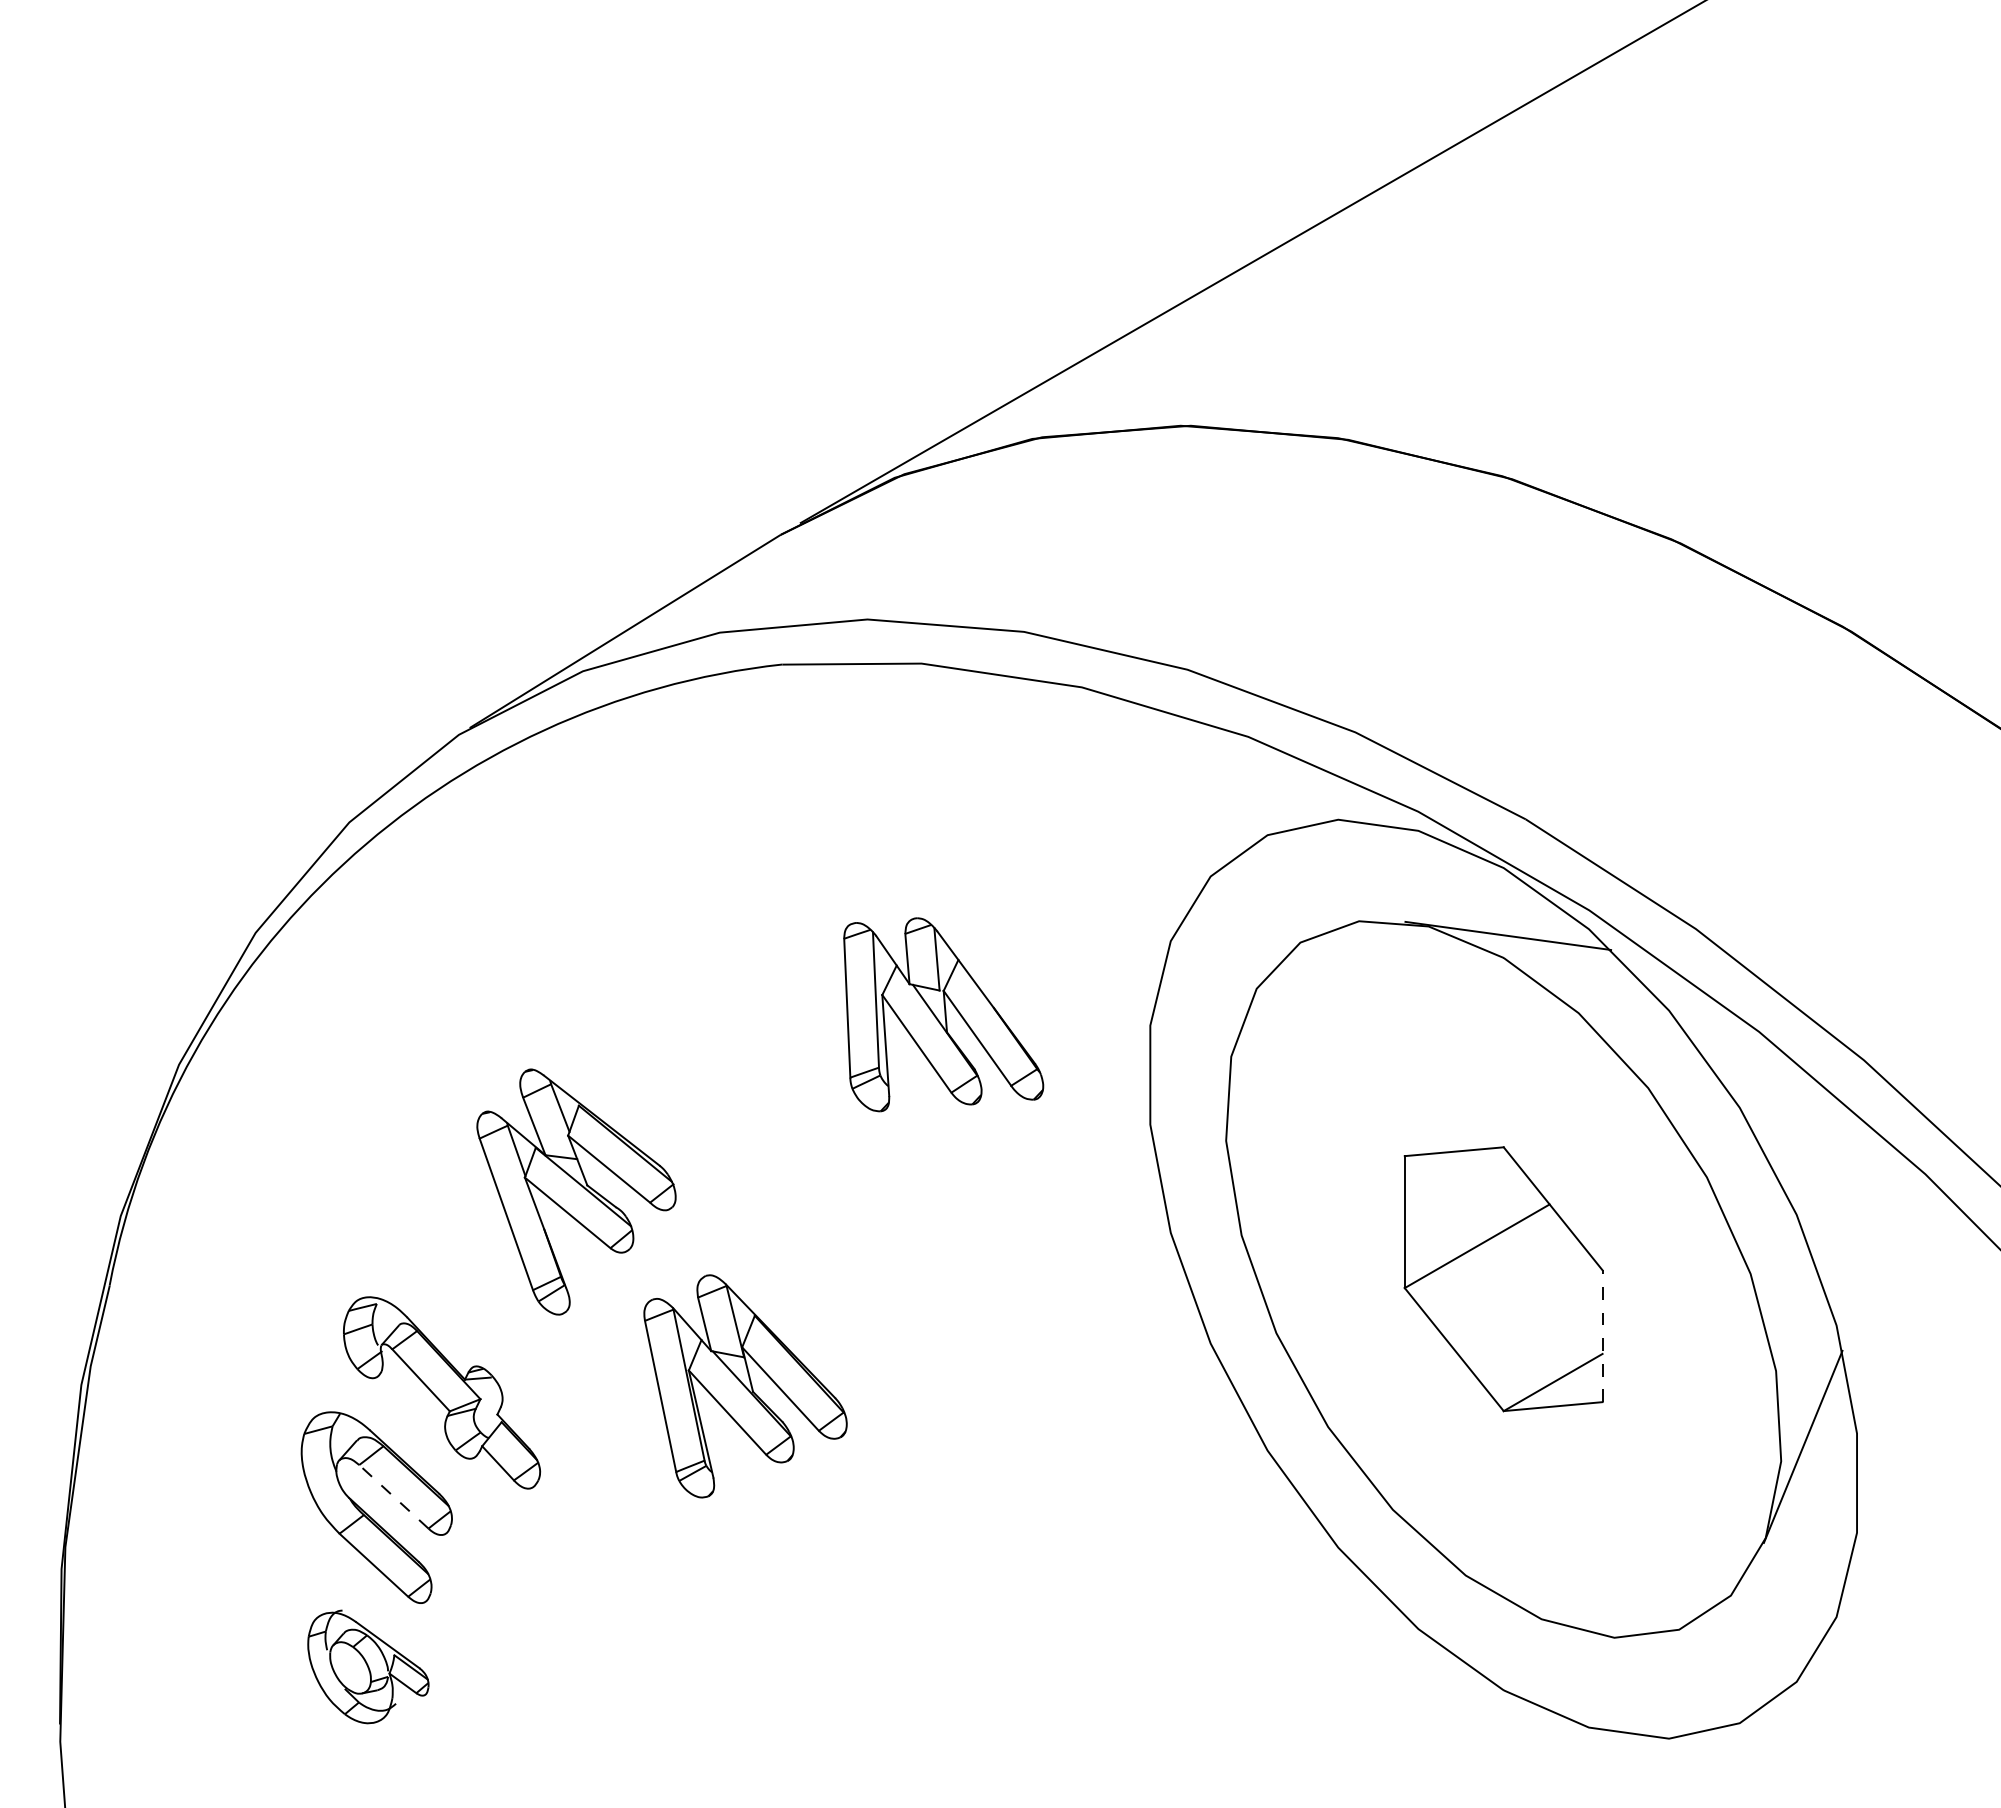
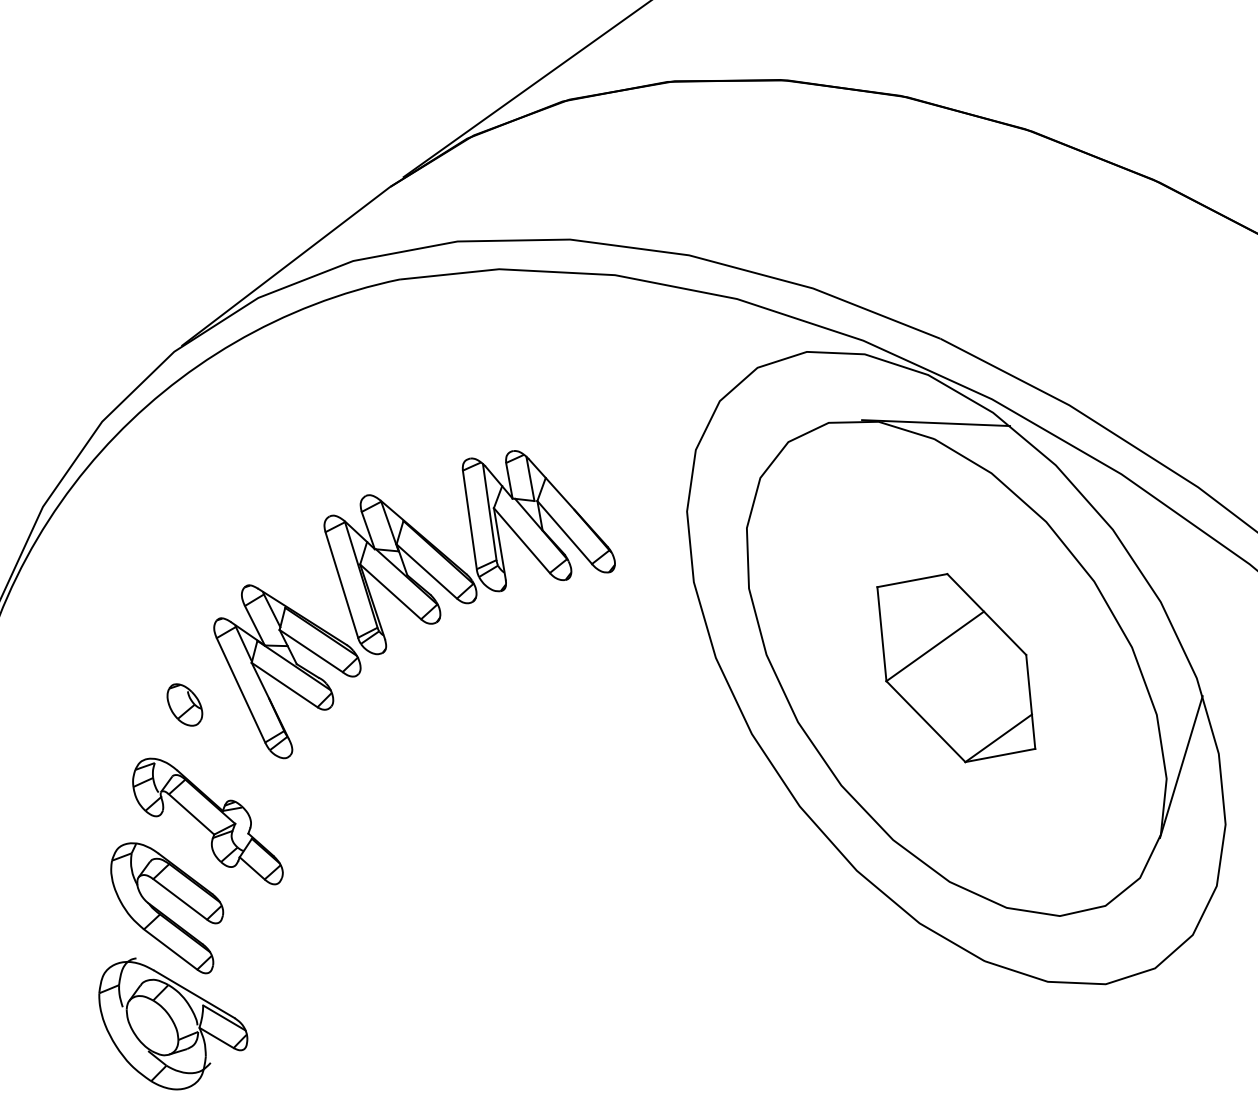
part: (426, 1227) -> (184, 705), added
line: (1602, 1336) -> (1030, 702), dashed -> solid
part: (745, 1386) -> (401, 572), moved
line: (393, 1496) -> (179, 899), dashed -> solid
part: (368, 1666) -> (173, 1022), size x1.67

